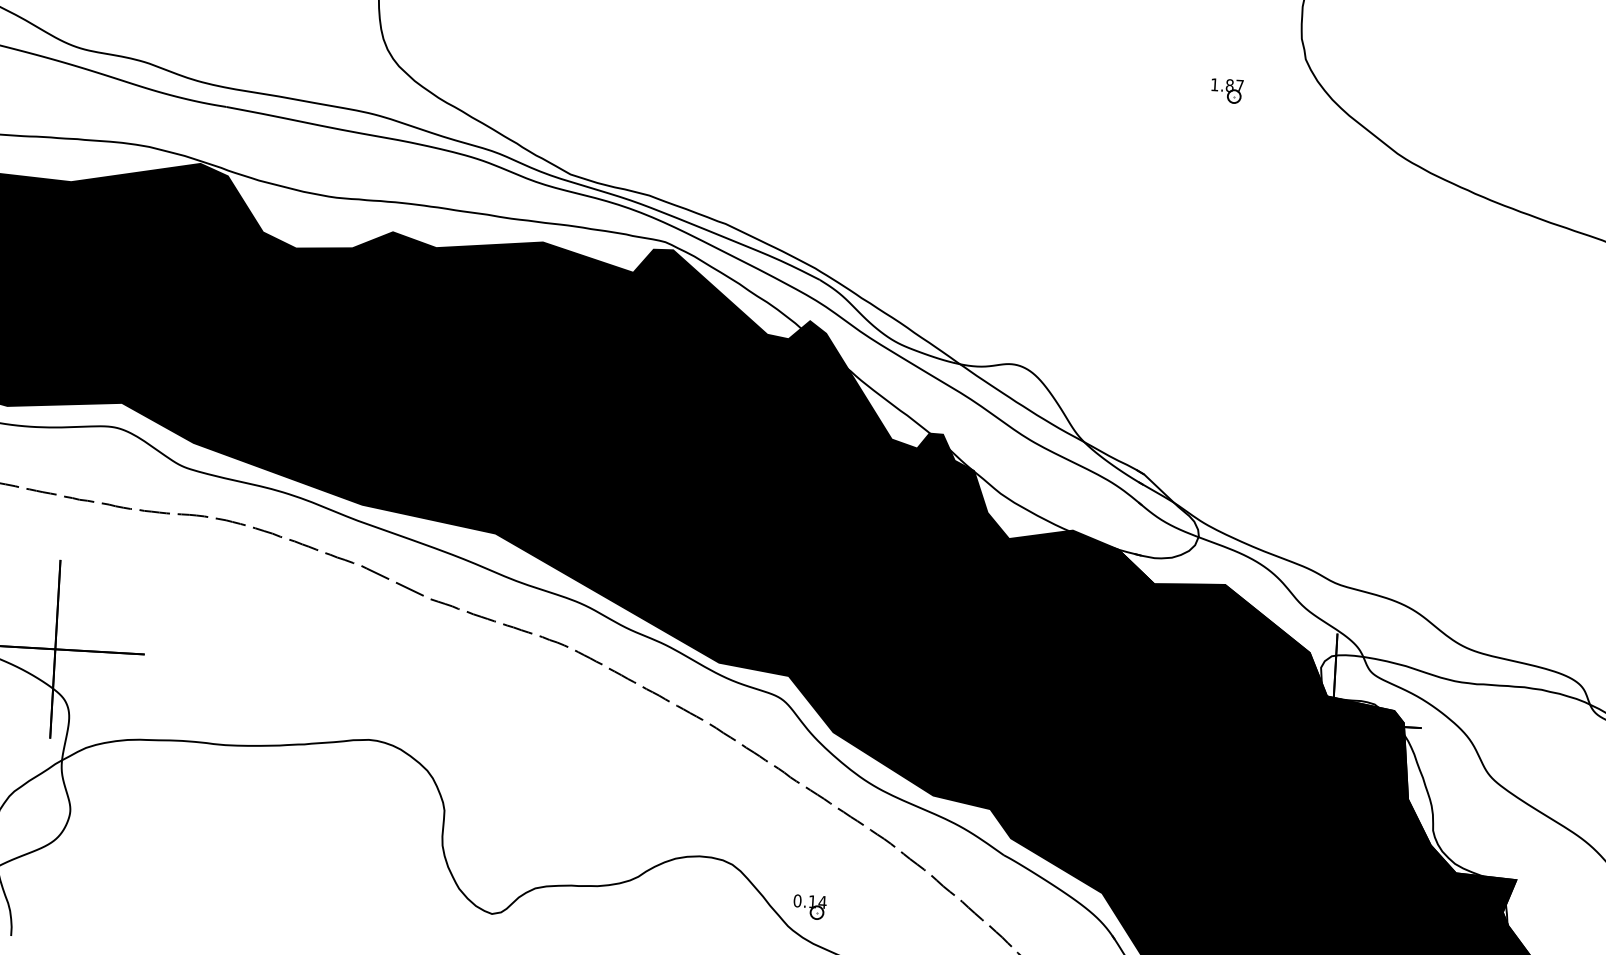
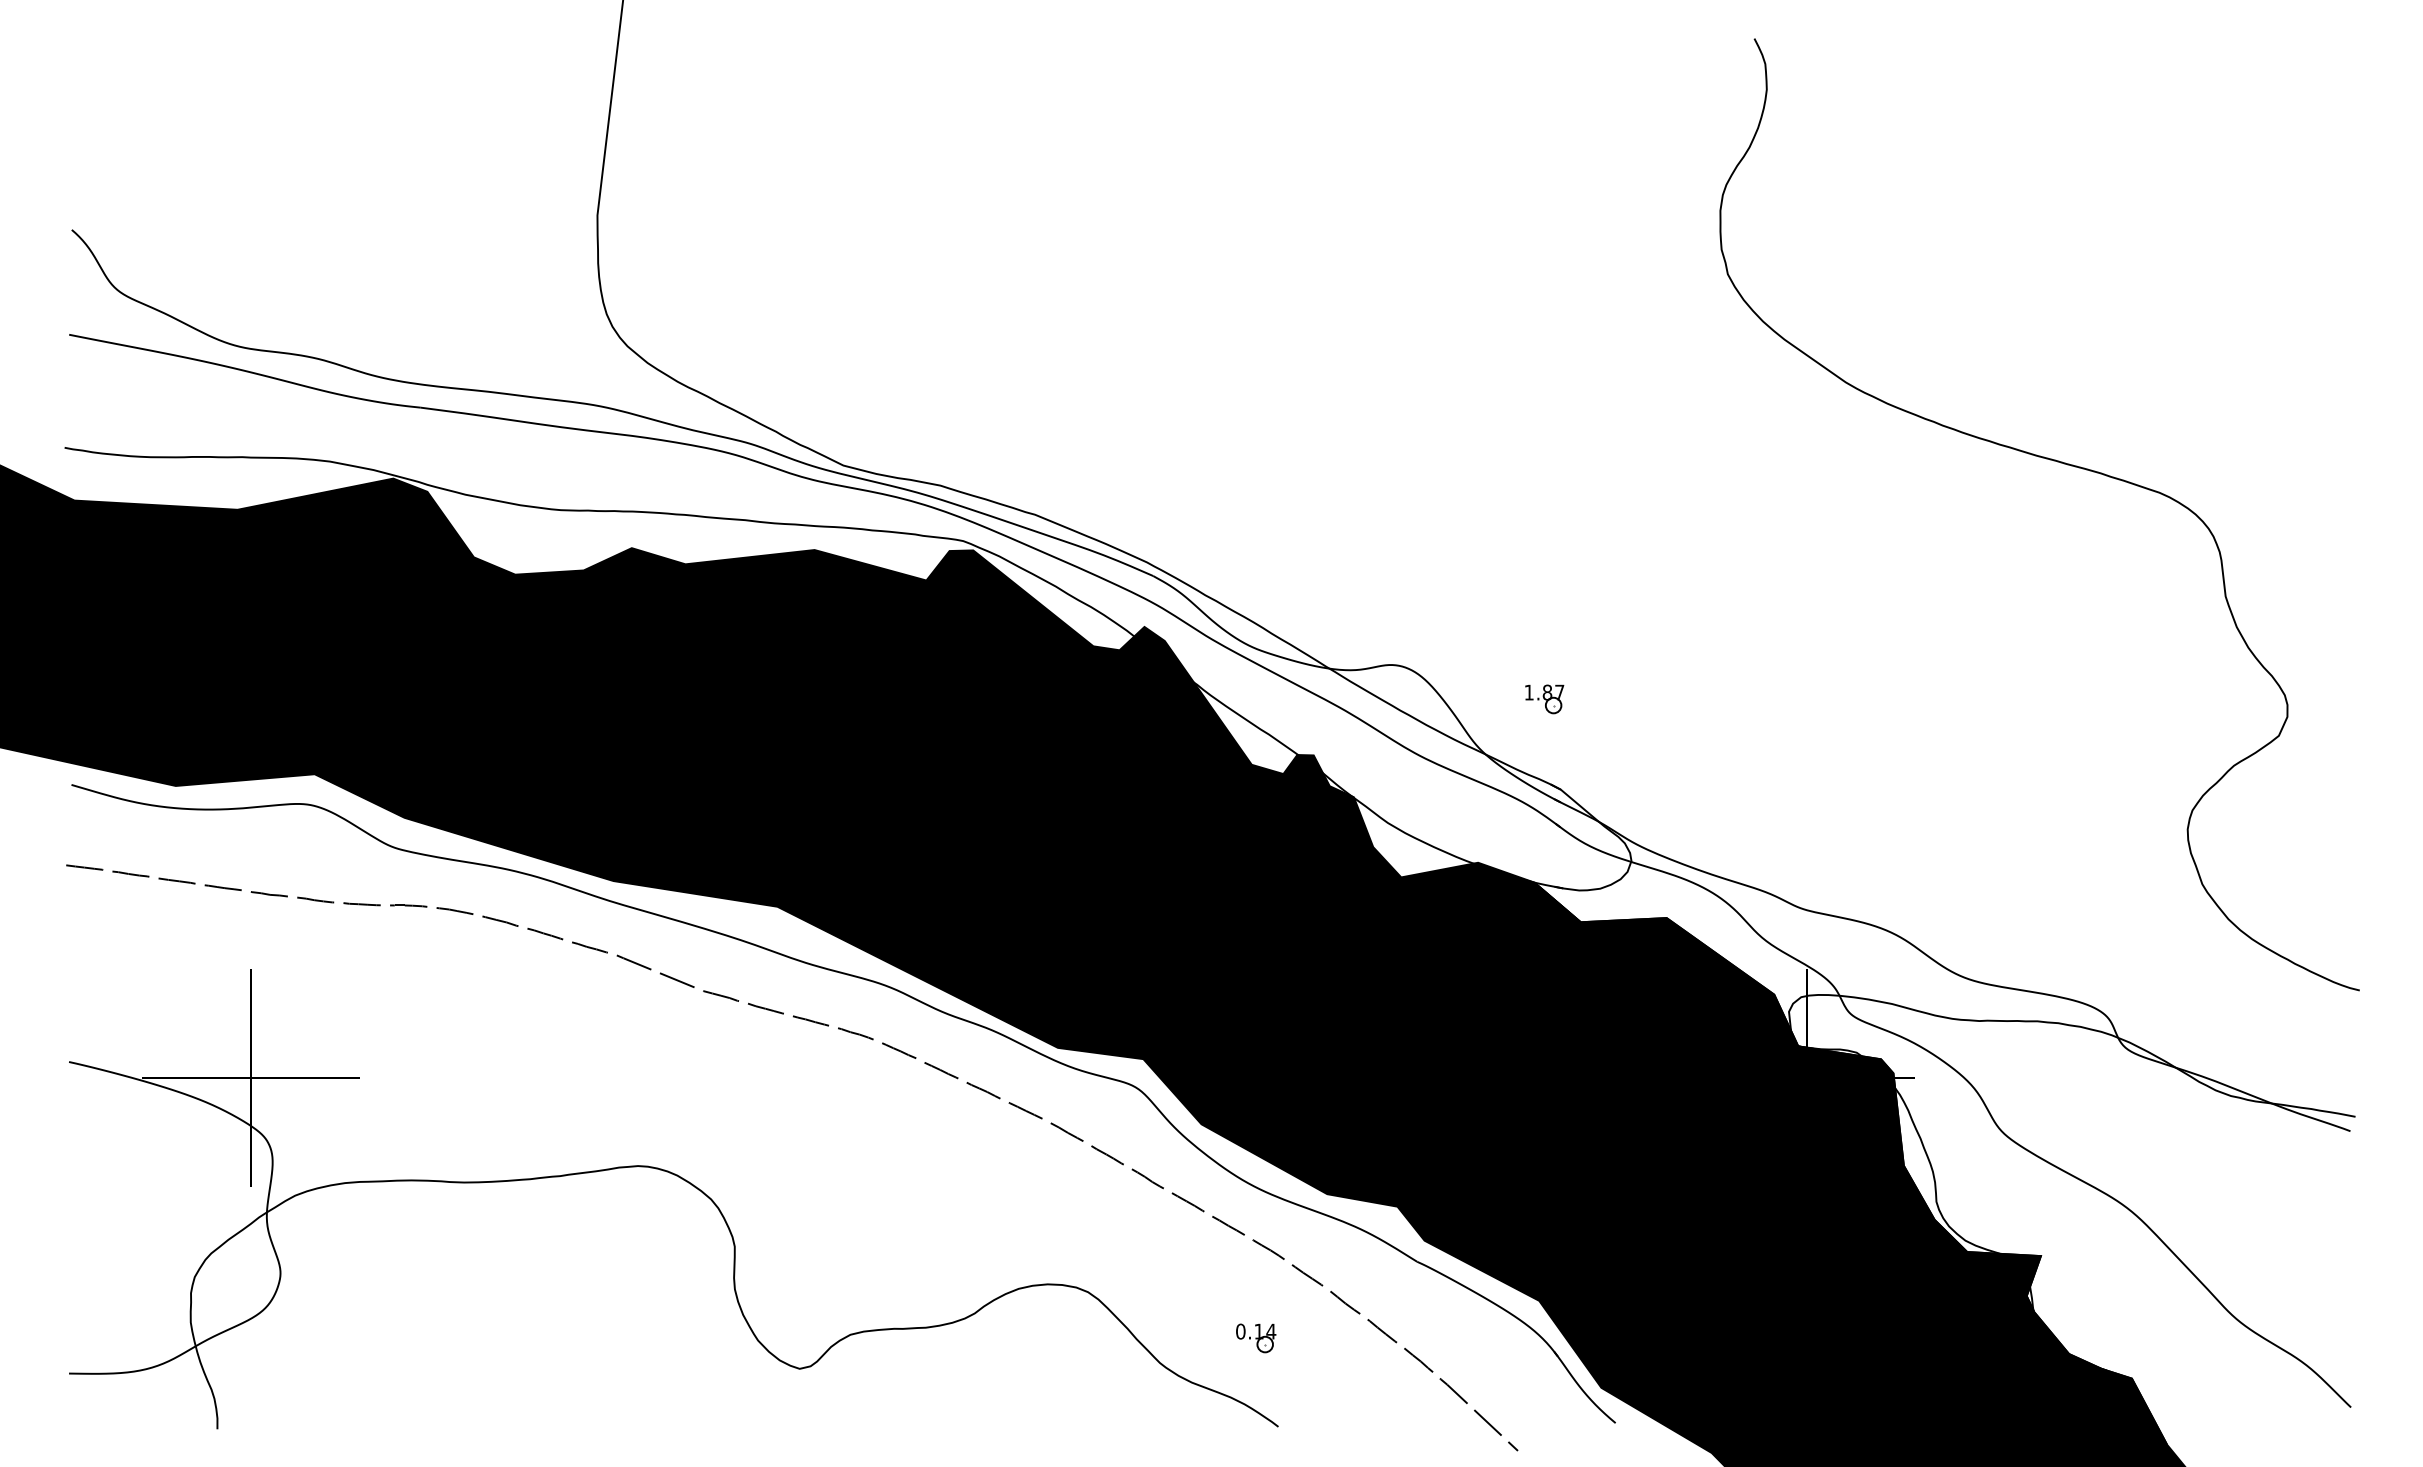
part: (1227, 91) -> (1544, 699), moved
part: (810, 907) -> (1256, 1338), moved

